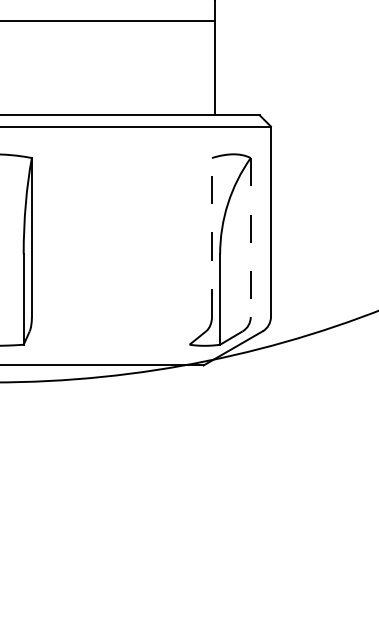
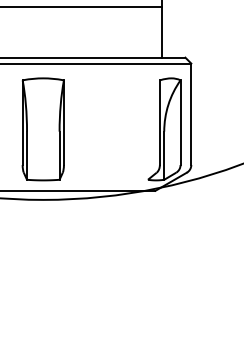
line: (211, 237) -> (159, 122), dashed -> solid
line: (250, 239) -> (180, 123), dashed -> solid

